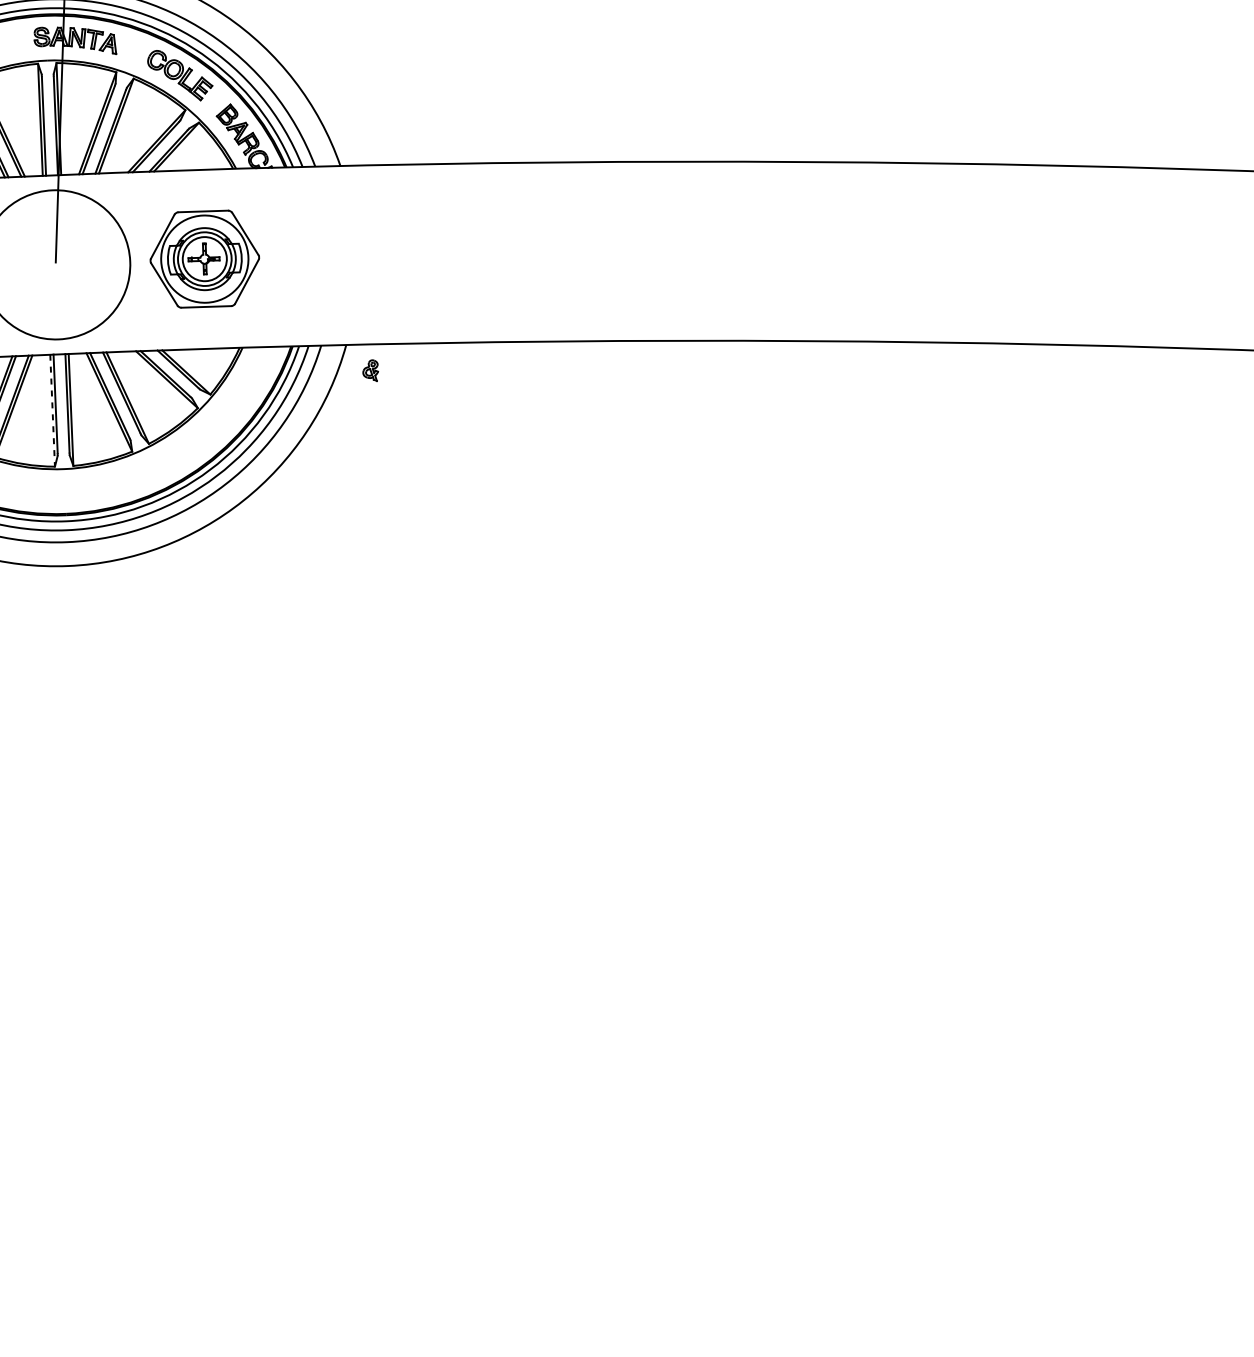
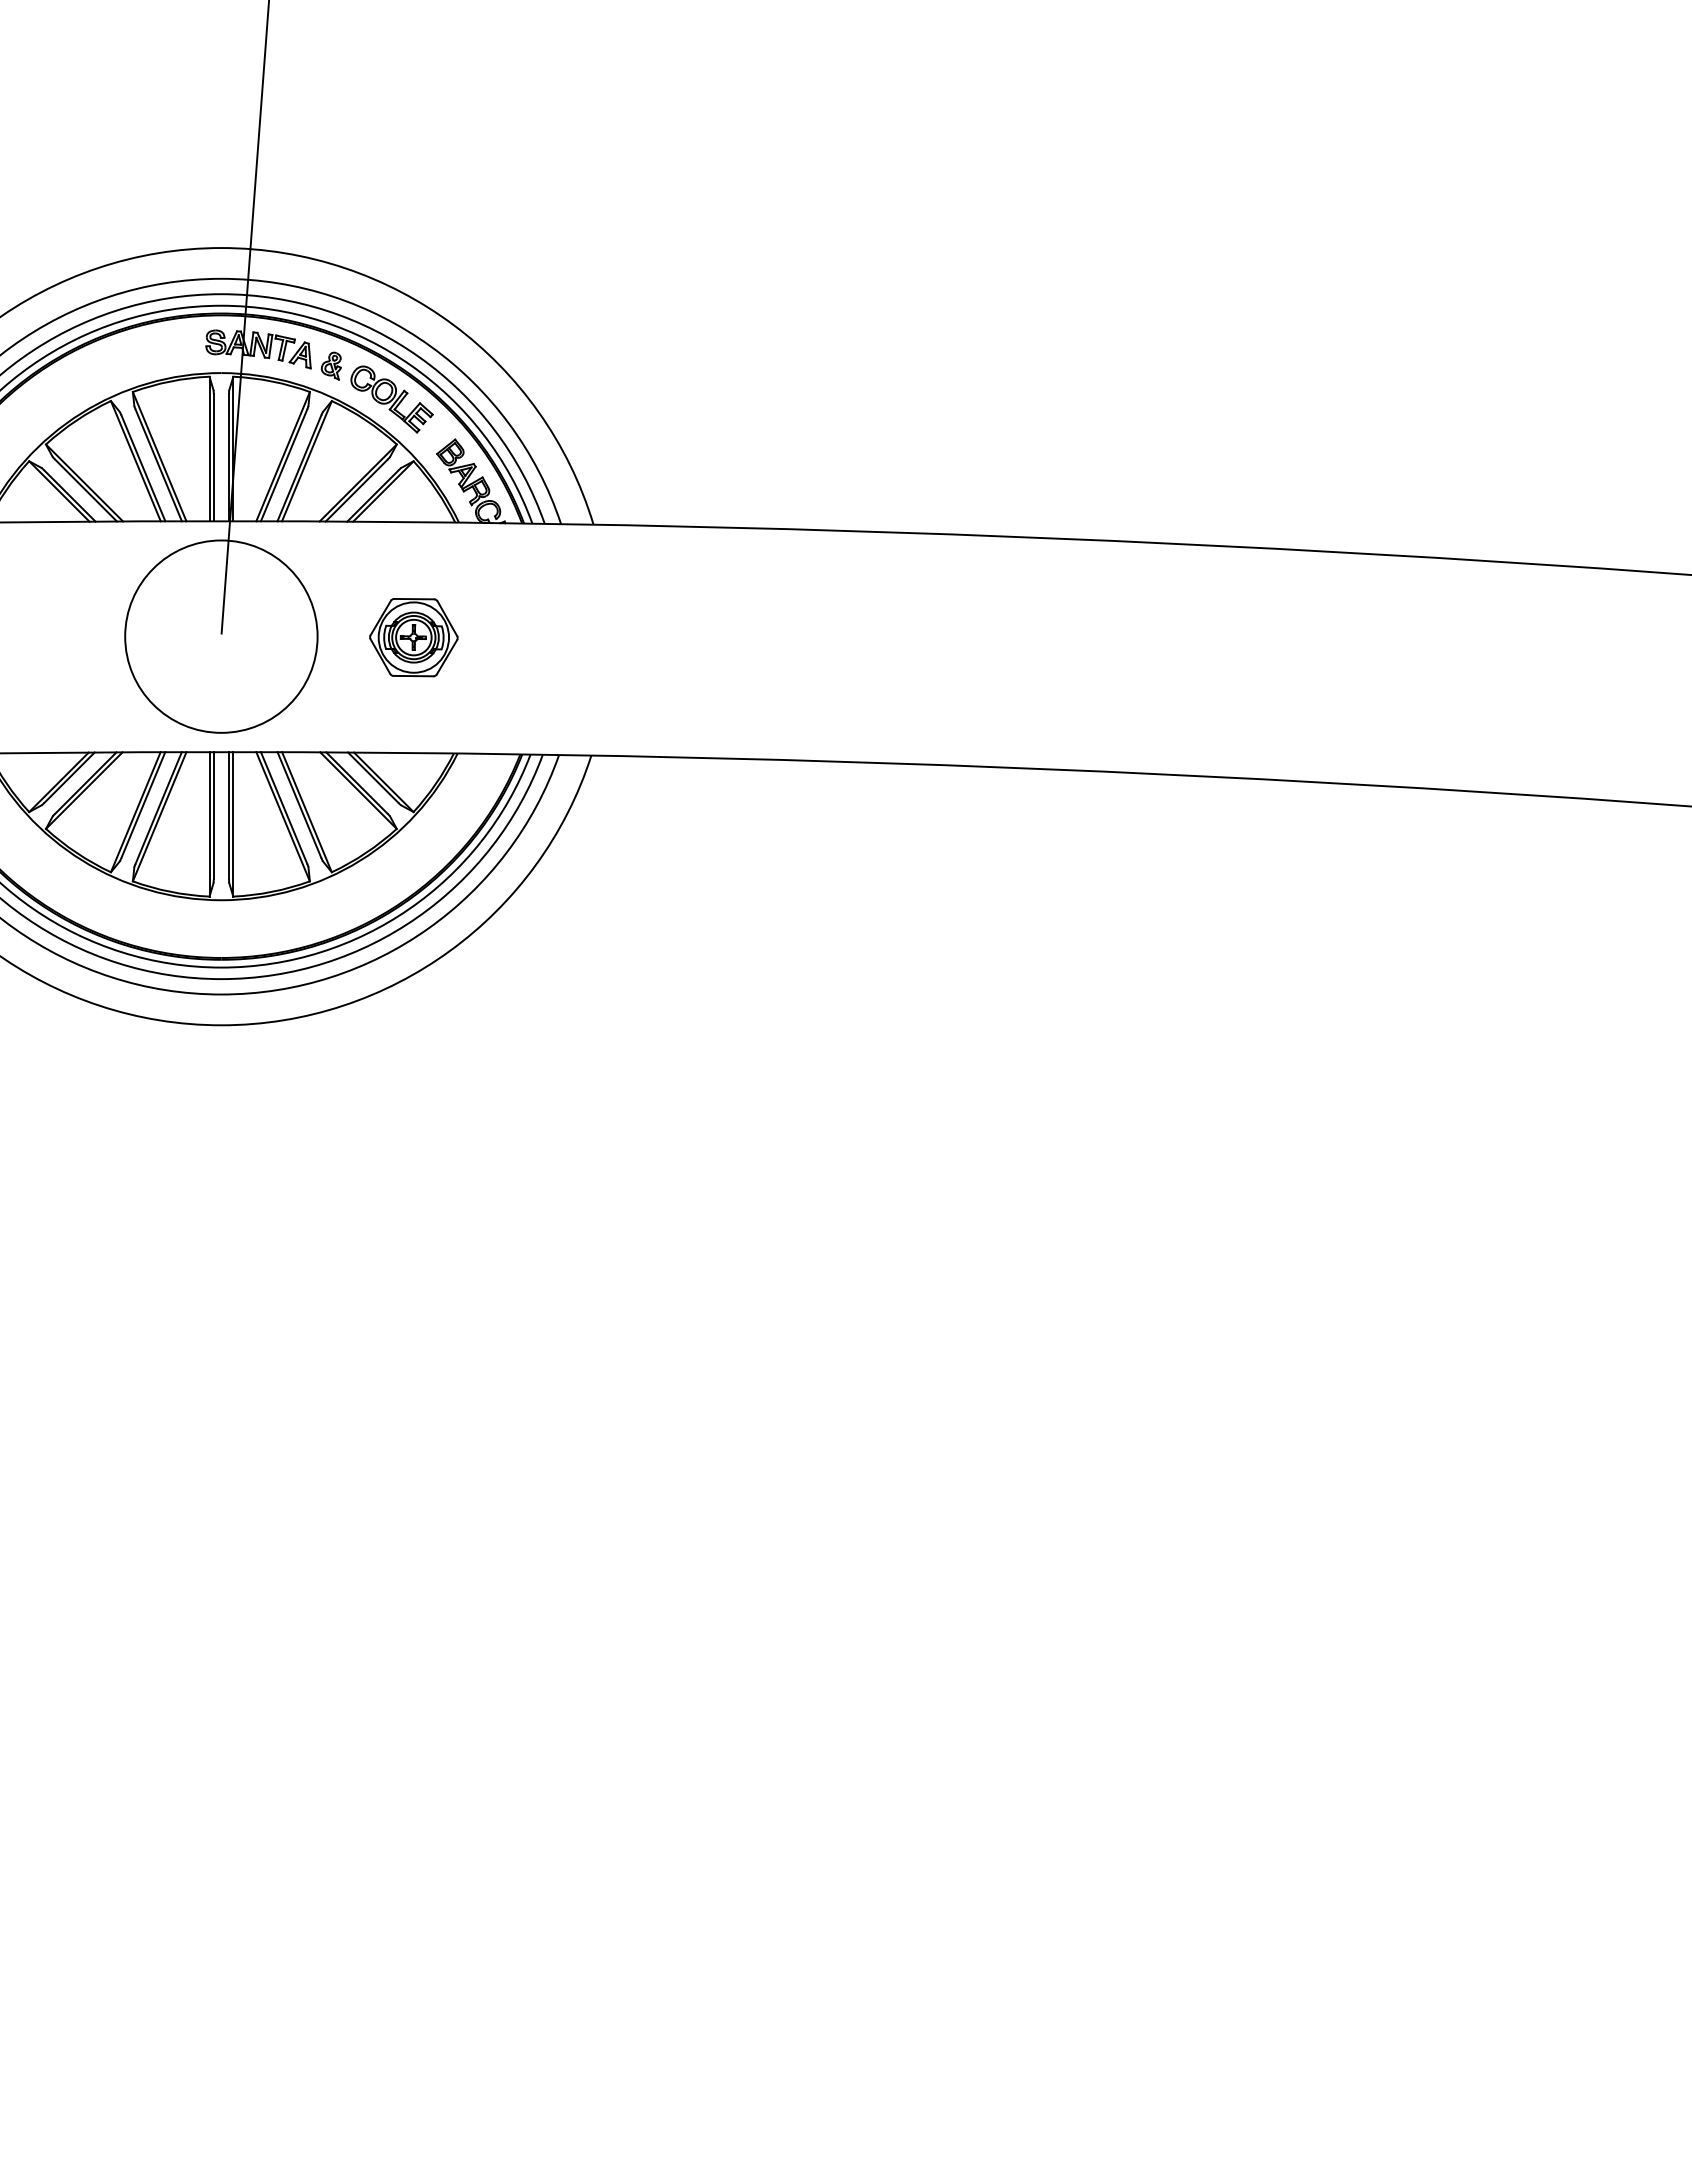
part: (204, 259) -> (413, 637), size x0.62
part: (369, 370) -> (330, 365), moved
line: (52, 410) -> (209, 824), dashed -> solid

